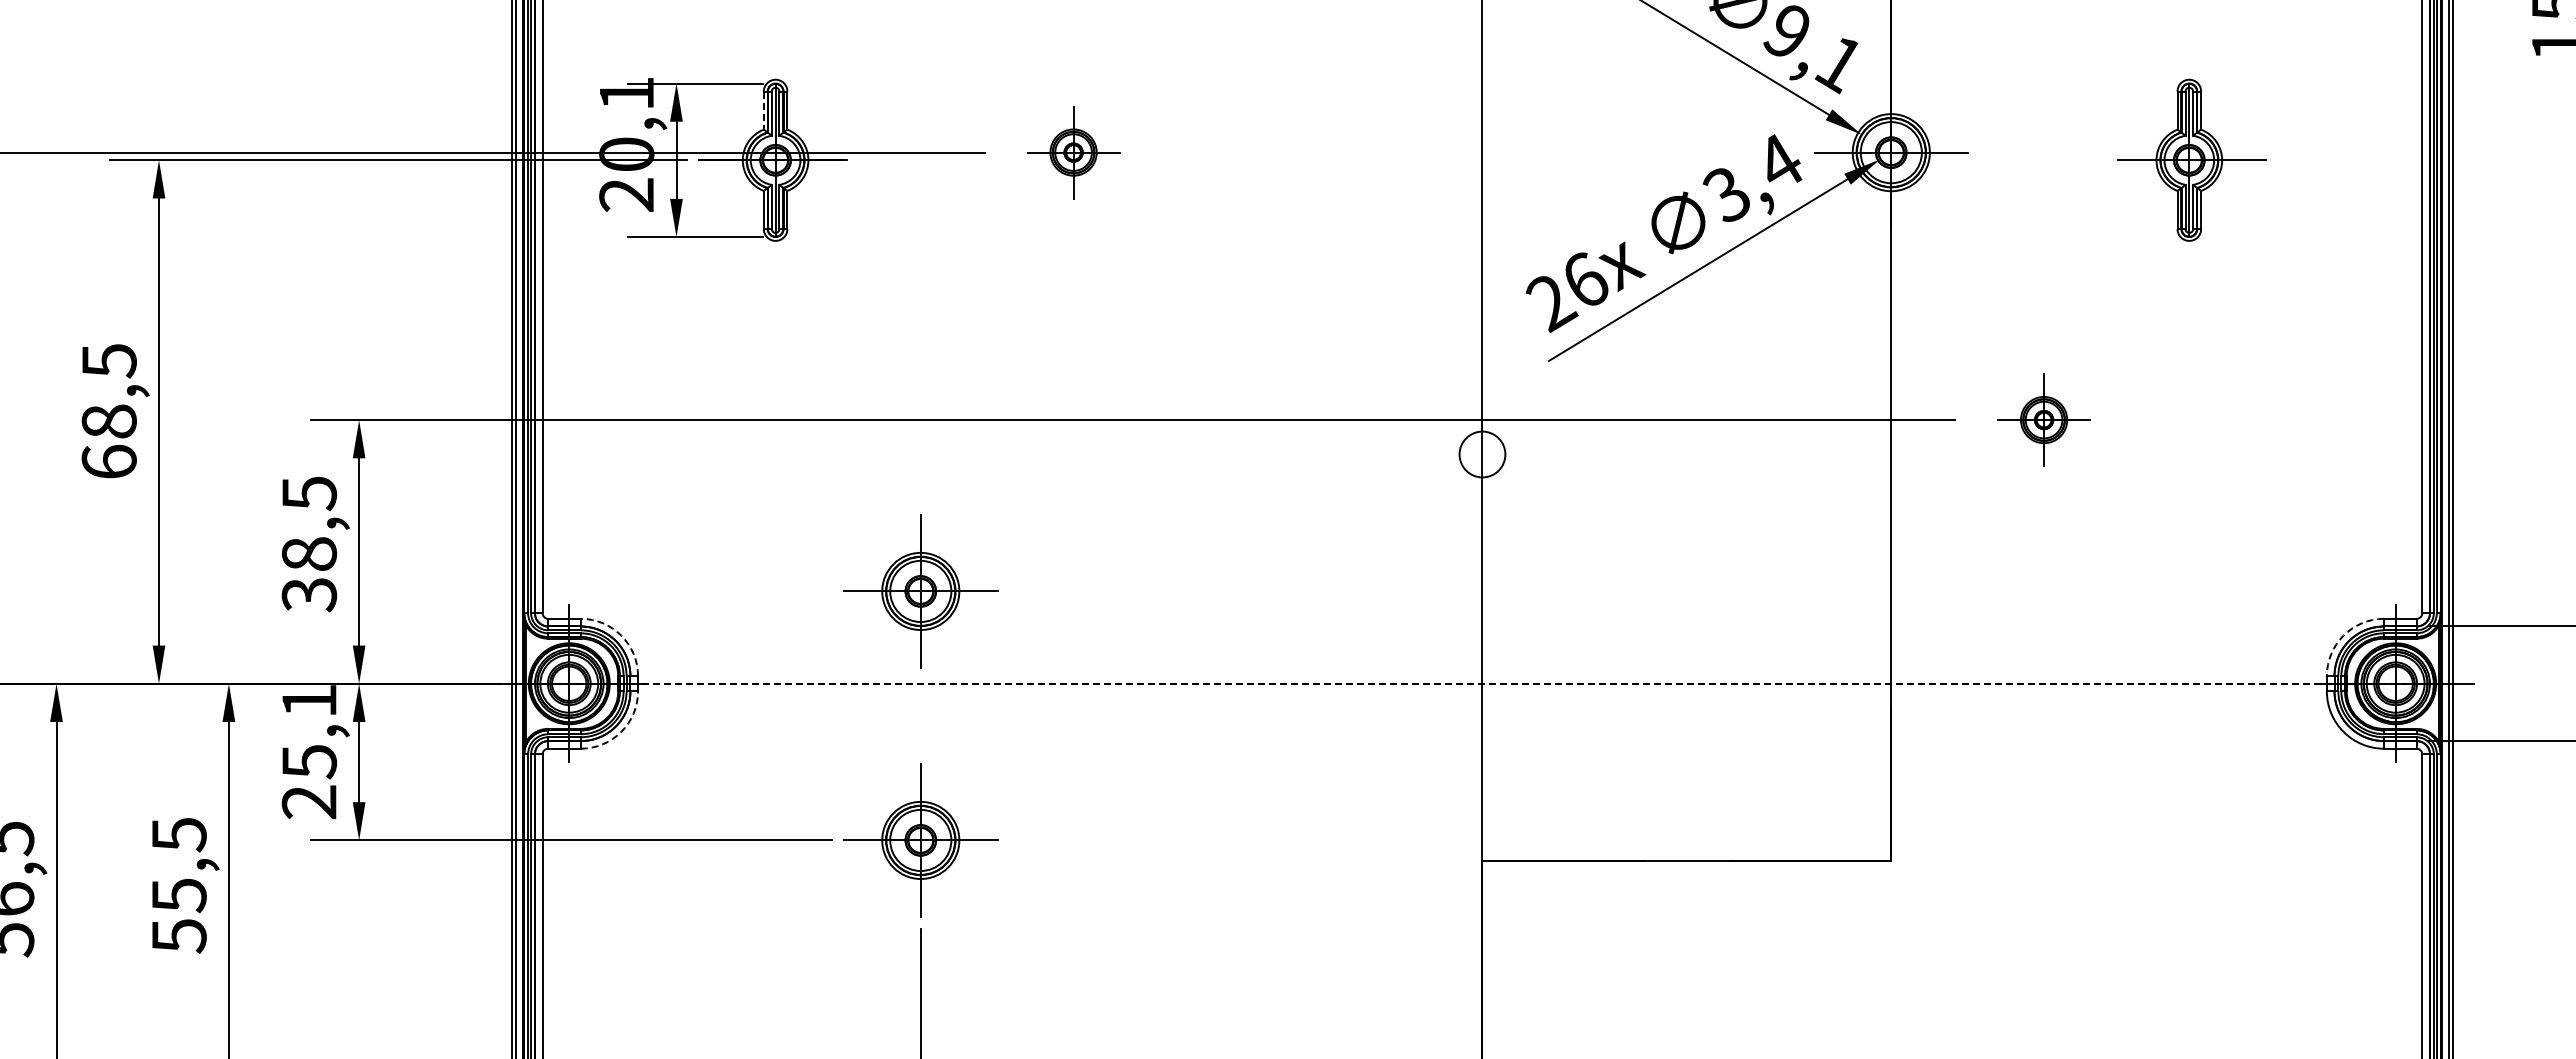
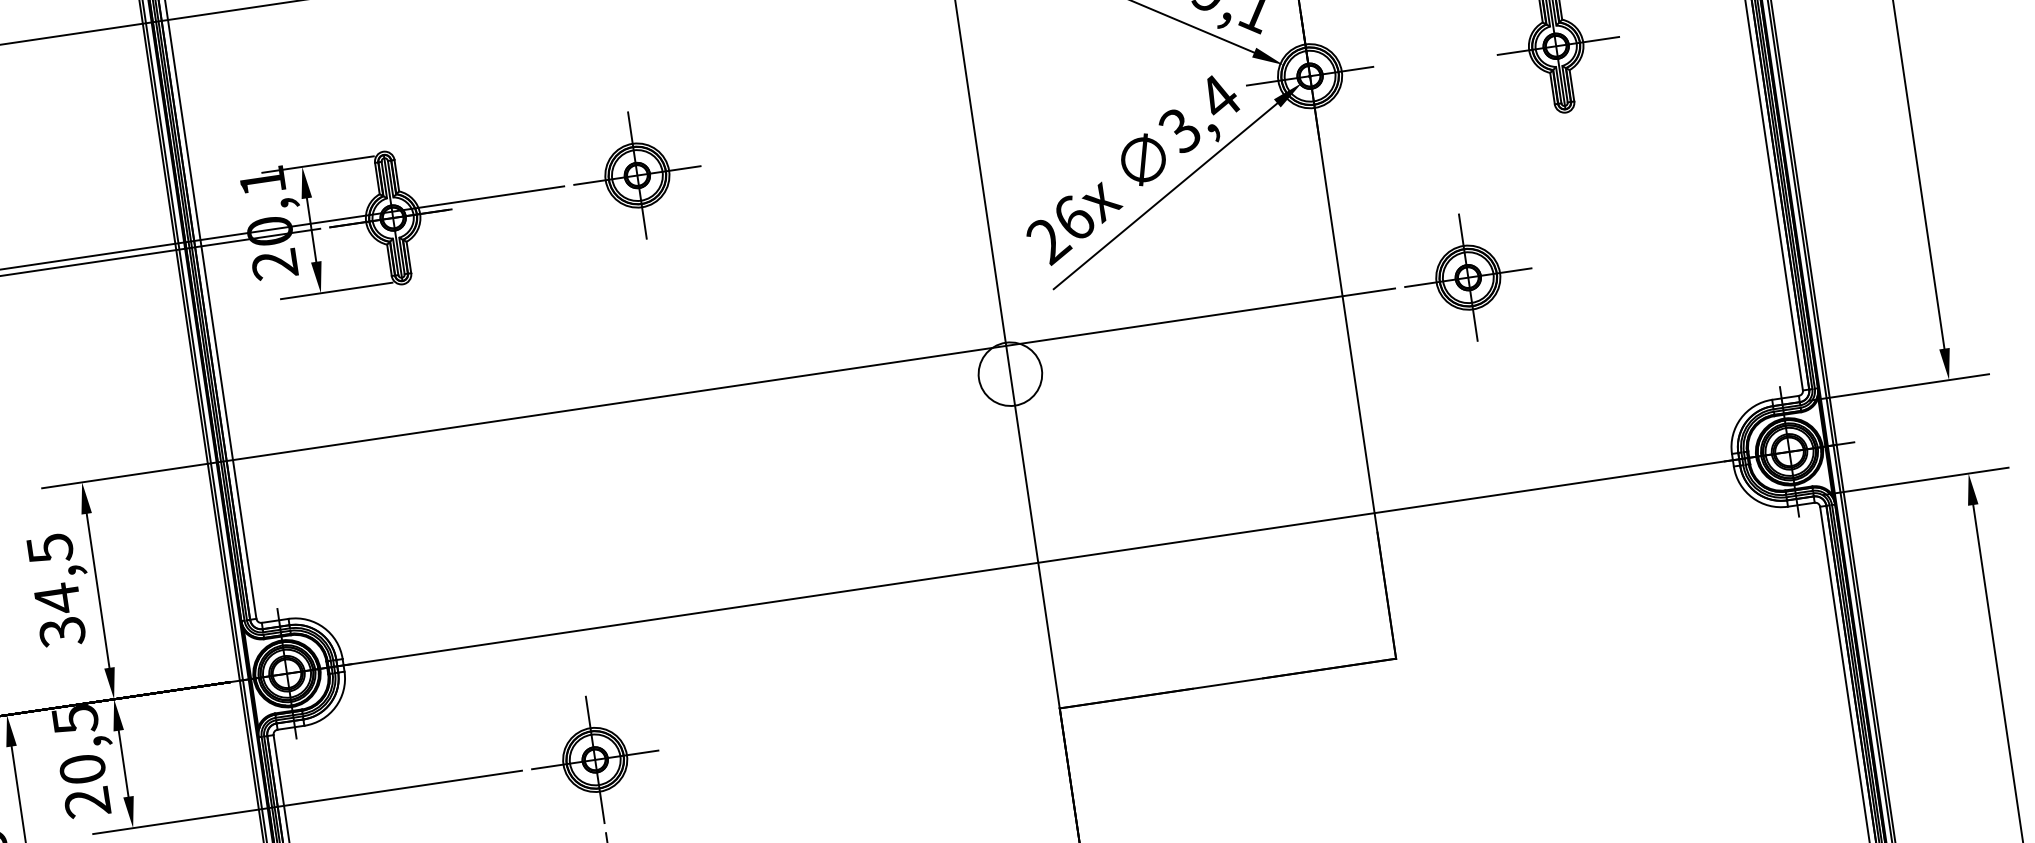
line: (763, 111) -> (377, 179), dashed -> solid
part: (1073, 152) -> (637, 175), size x1.67
part: (2043, 419) -> (1467, 277), size x1.67
circle: (1482, 454) -> (1010, 374), size x1.67
text: (309, 554) -> (57, 598), 38,5 -> 34,5
part: (920, 591) -> (564, 555), removed
arc: (621, 635) -> (324, 627), dashed -> solid
arc: (2343, 635) -> (1740, 418), dashed -> solid
line: (1482, 683) -> (1038, 562), dashed -> solid
arc: (621, 731) -> (335, 706), dashed -> solid
text: (309, 732) -> (79, 745), 25,1 -> 20,5

